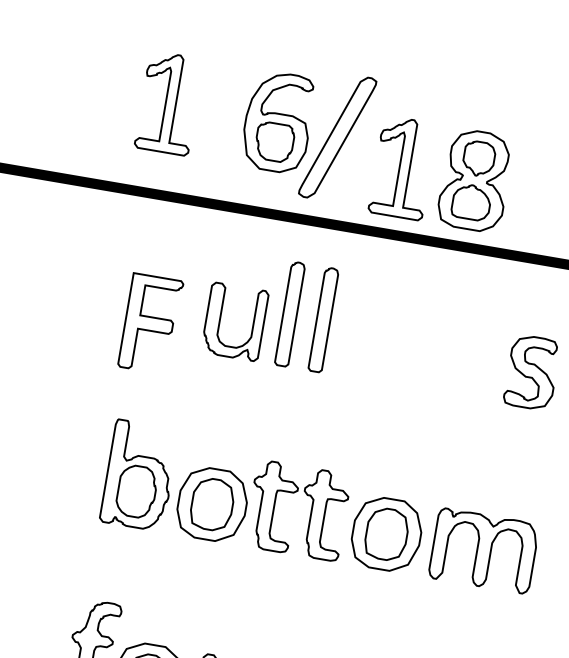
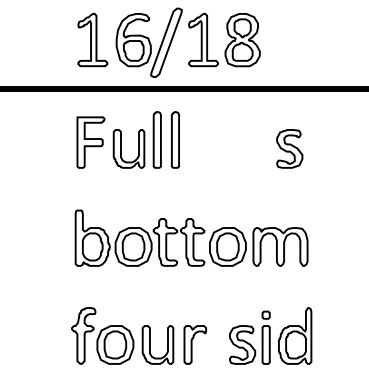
part: (168, 104) -> (92, 40), moved
part: (441, 175) -> (224, 40), moved
part: (149, 323) -> (90, 142), moved

